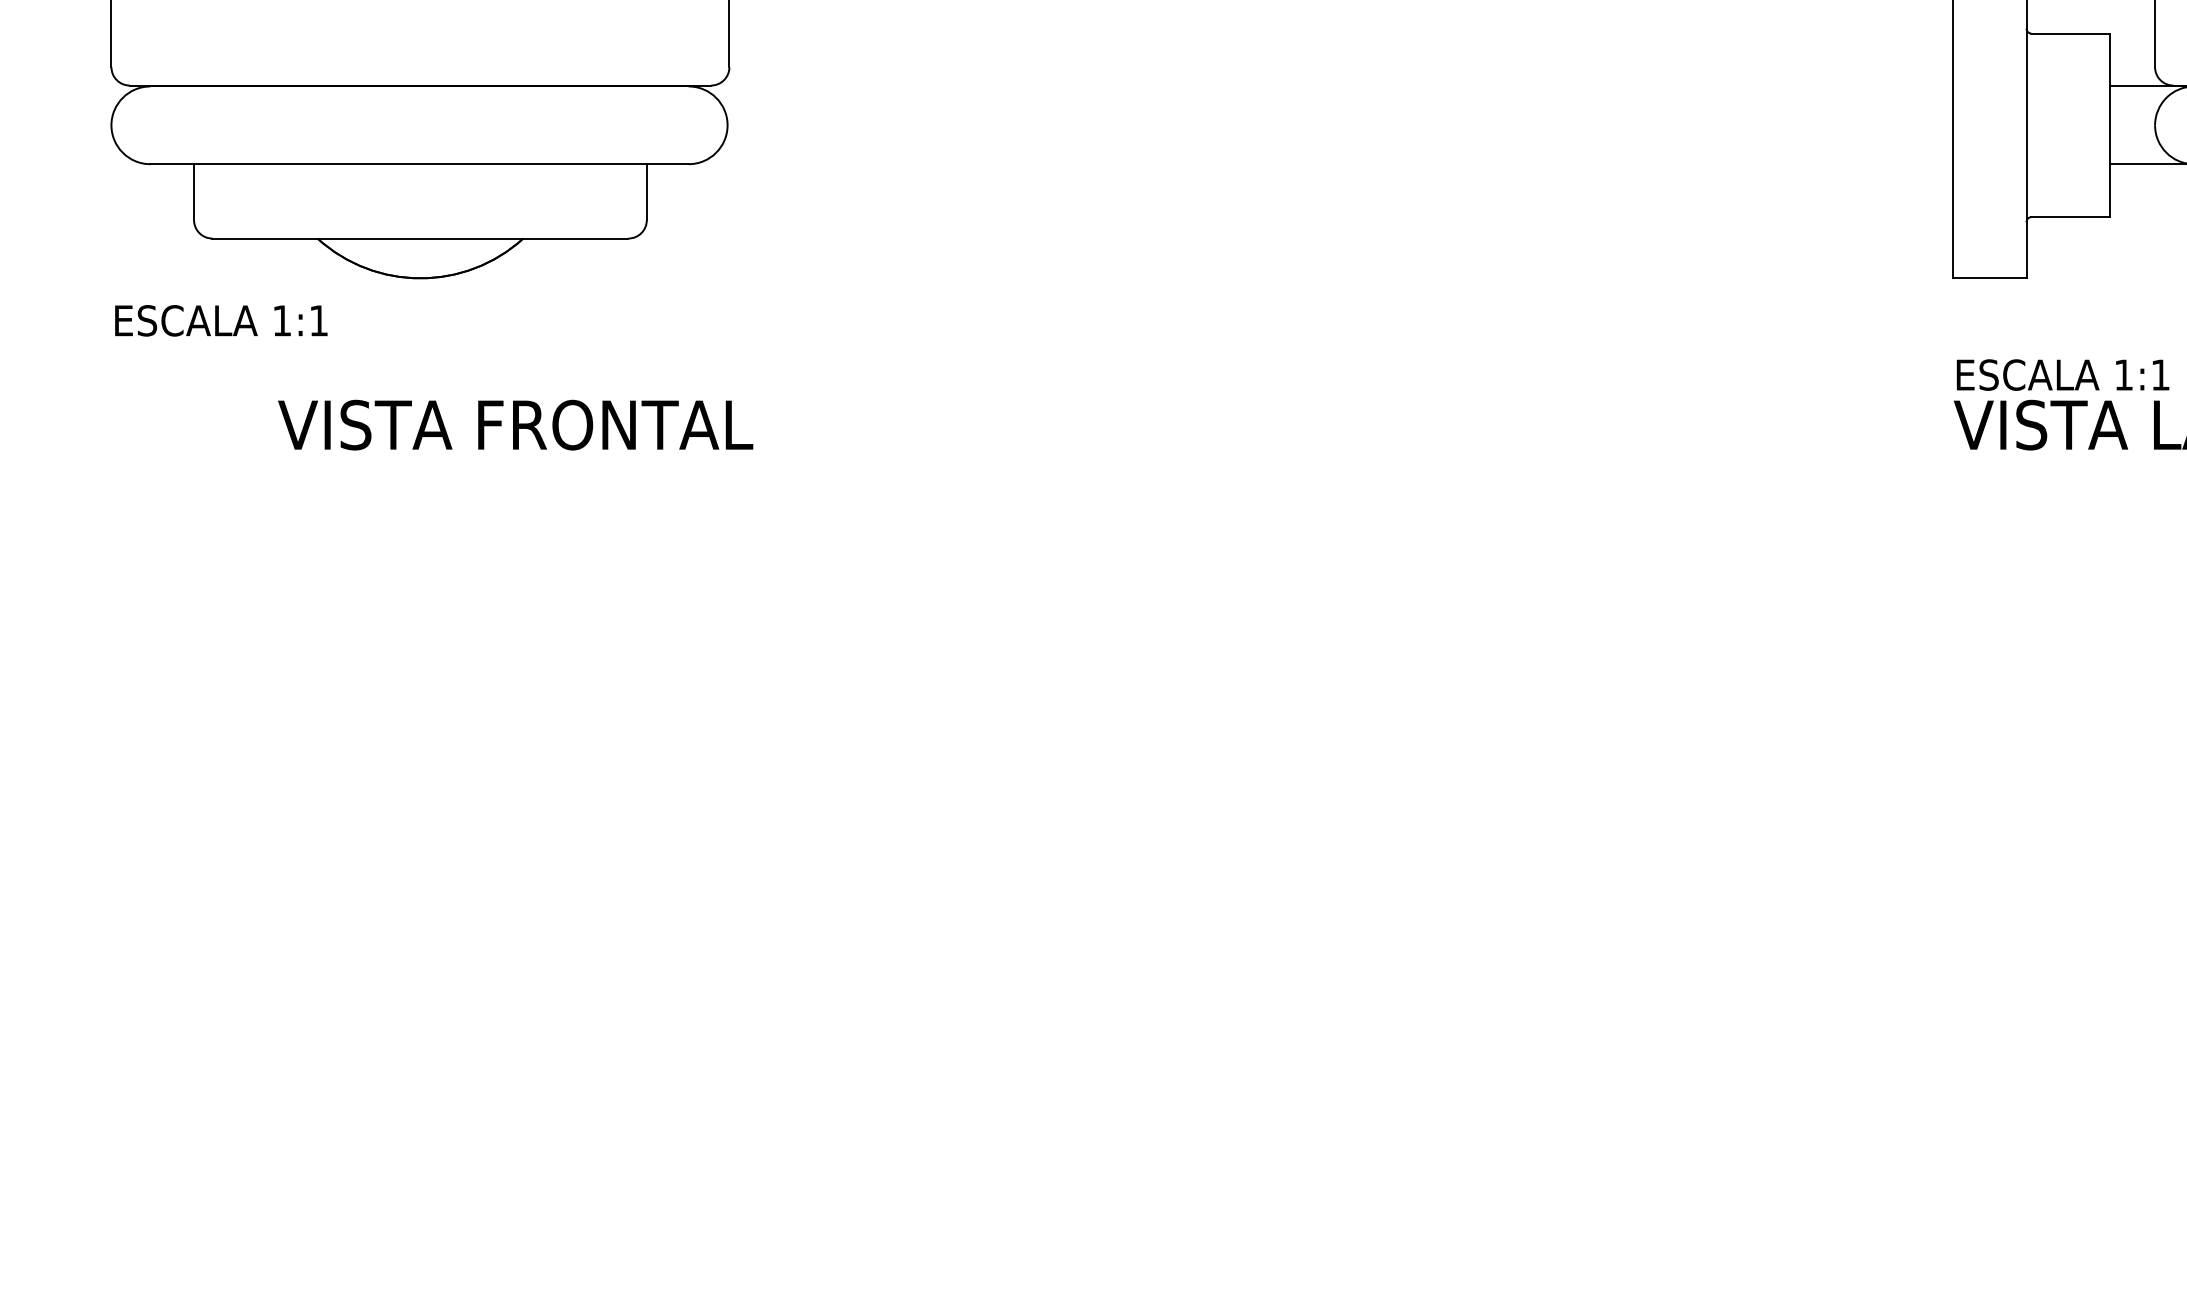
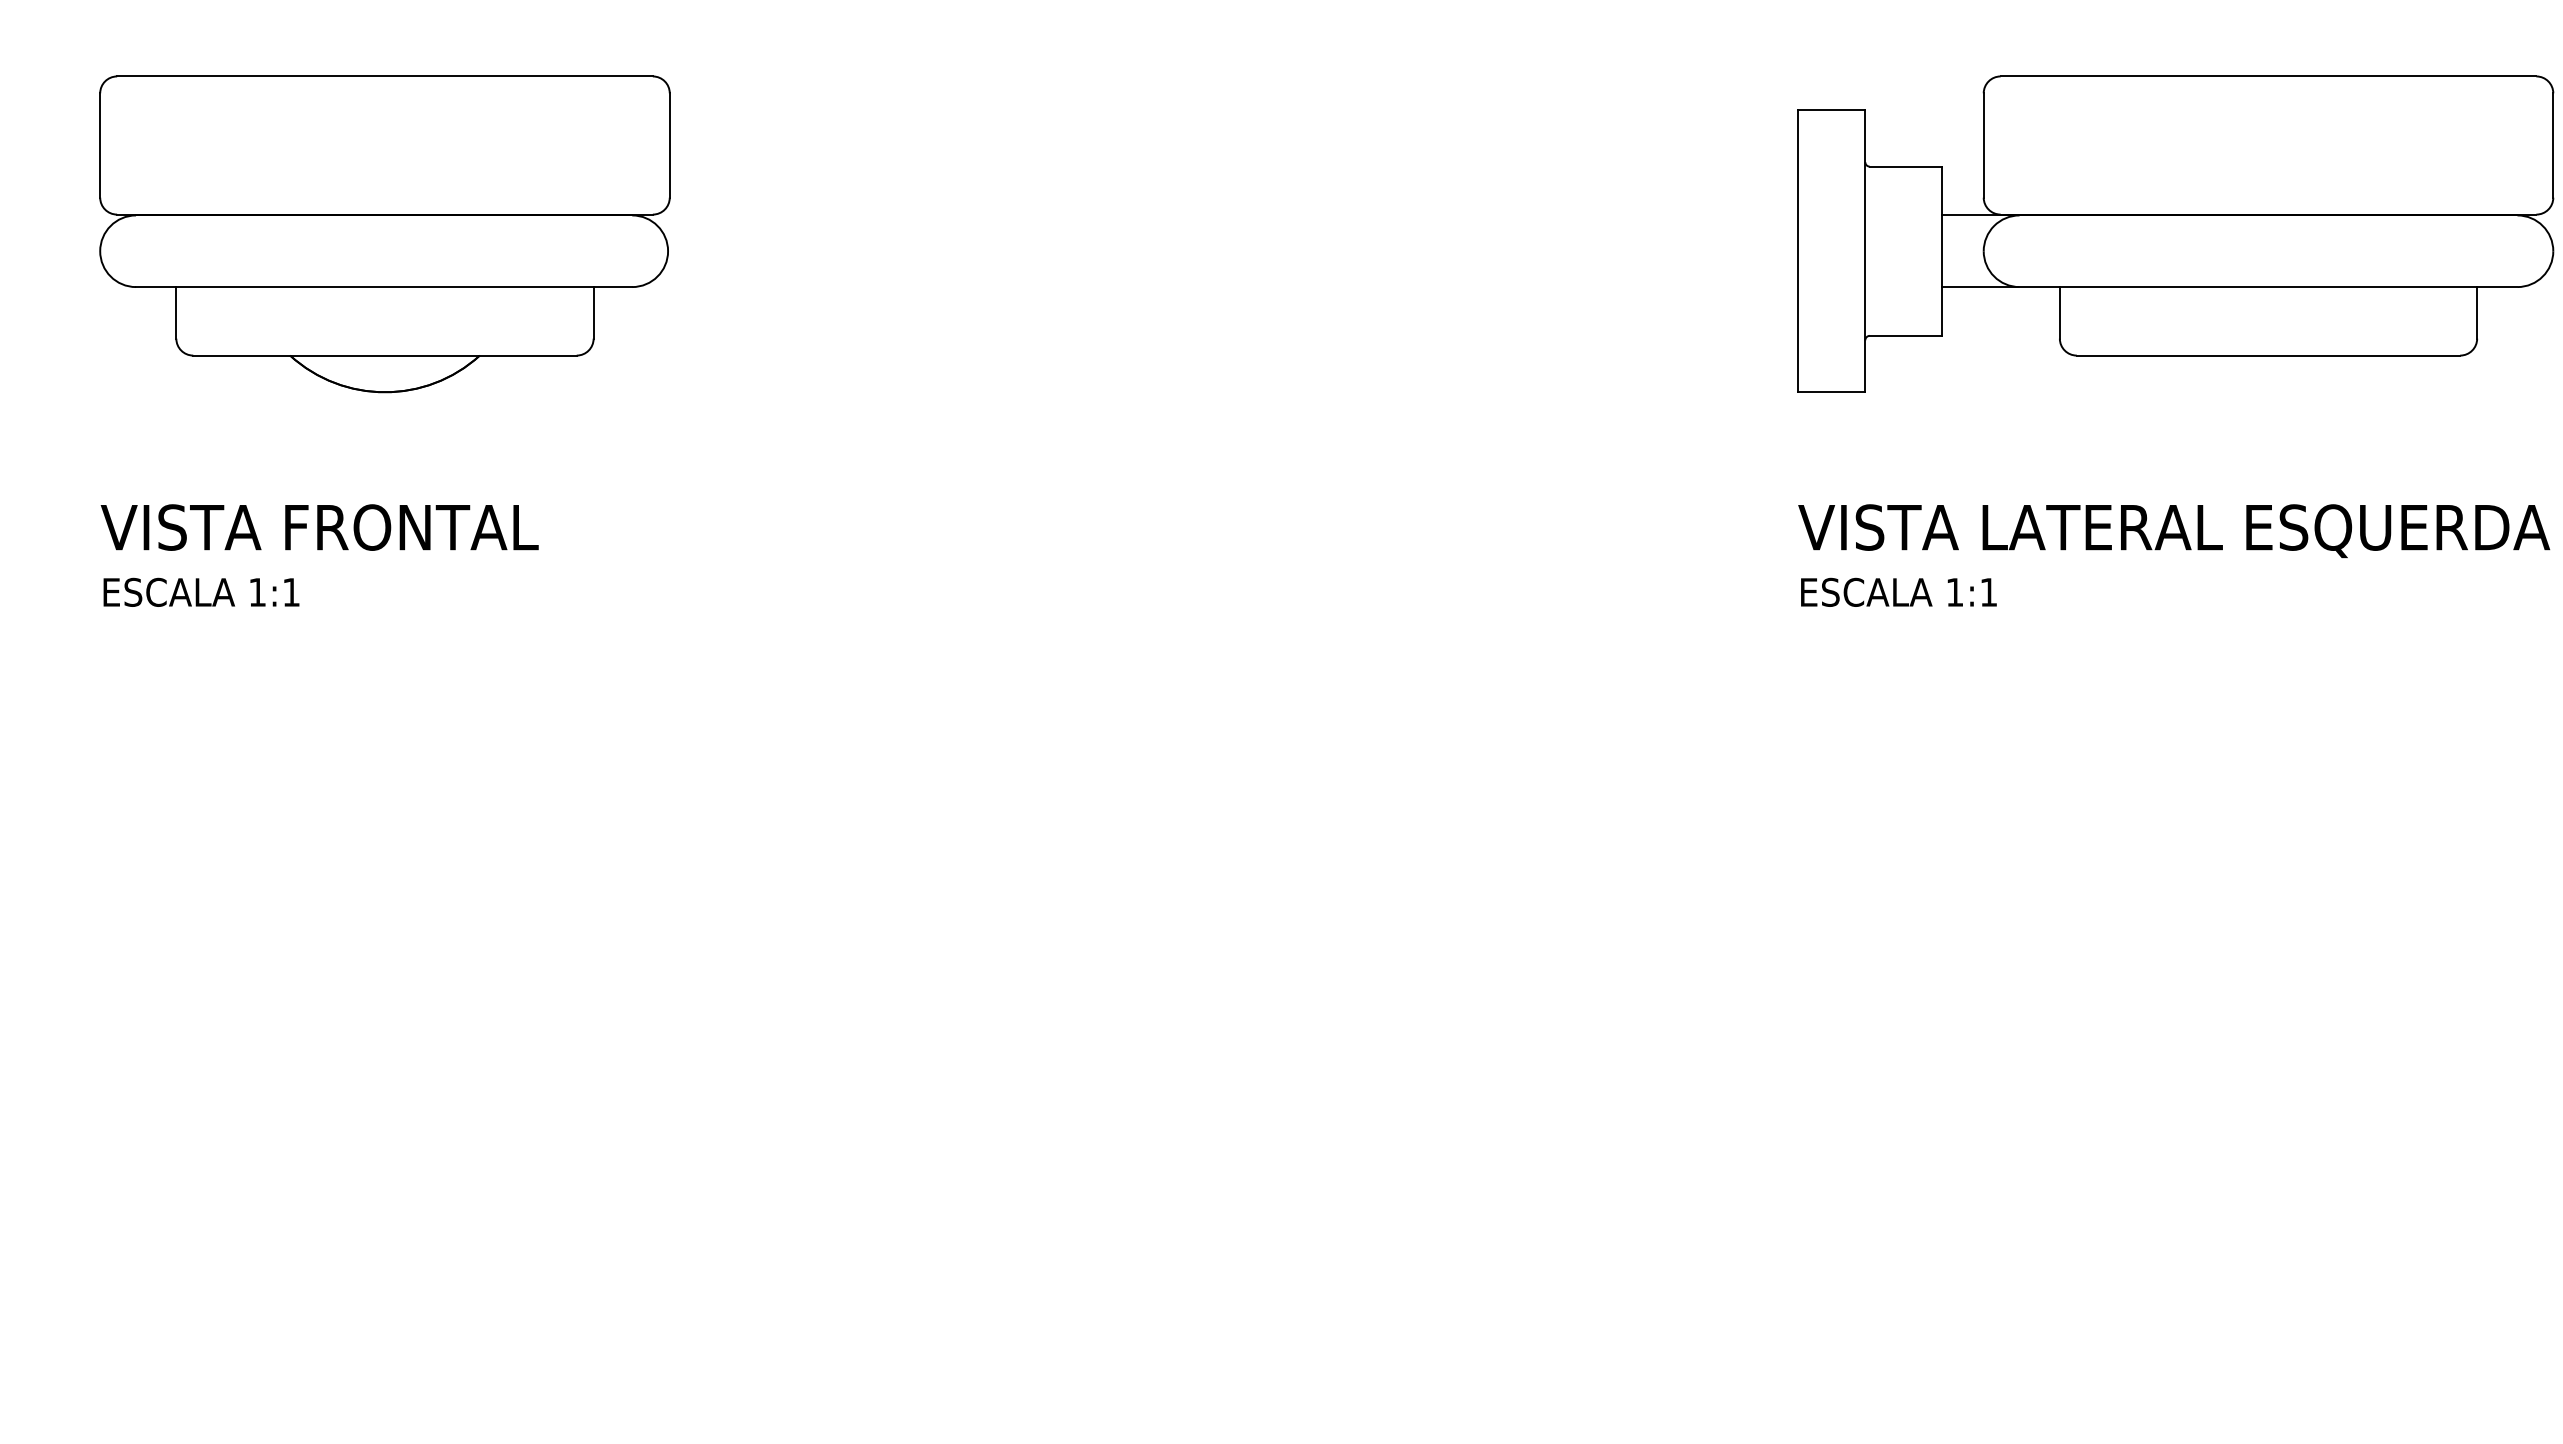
text: (221, 319) -> (201, 591), moved
text: (2062, 374) -> (1898, 591), moved
text: (515, 425) -> (319, 527), moved

